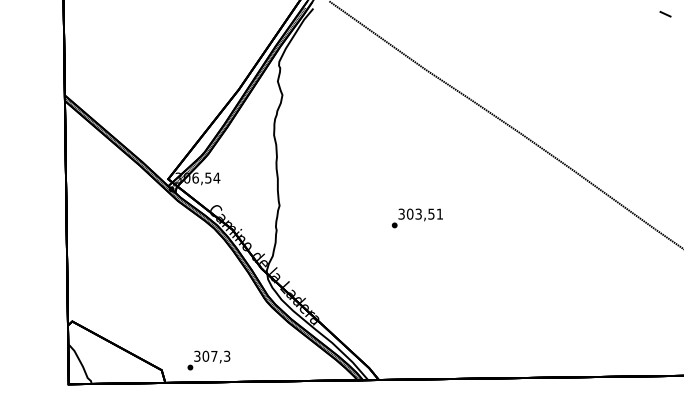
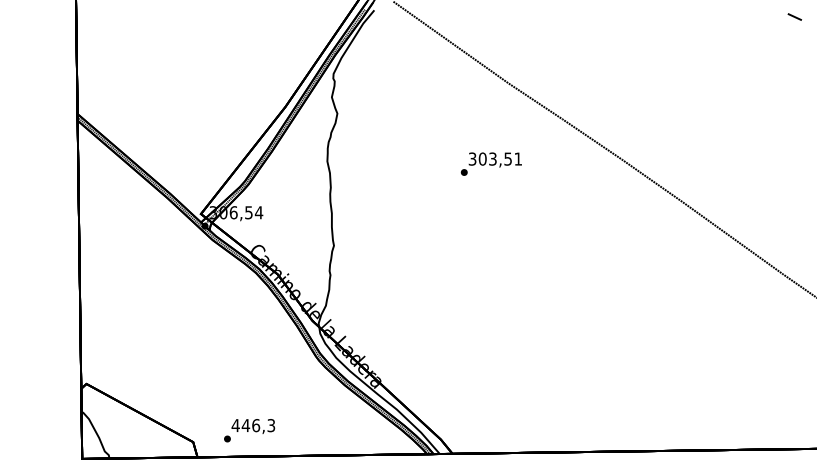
text: (416, 218) -> (490, 164), moved
text: (205, 355) -> (245, 424), 307,3 -> 446,3

